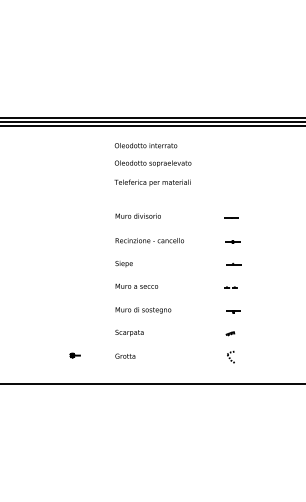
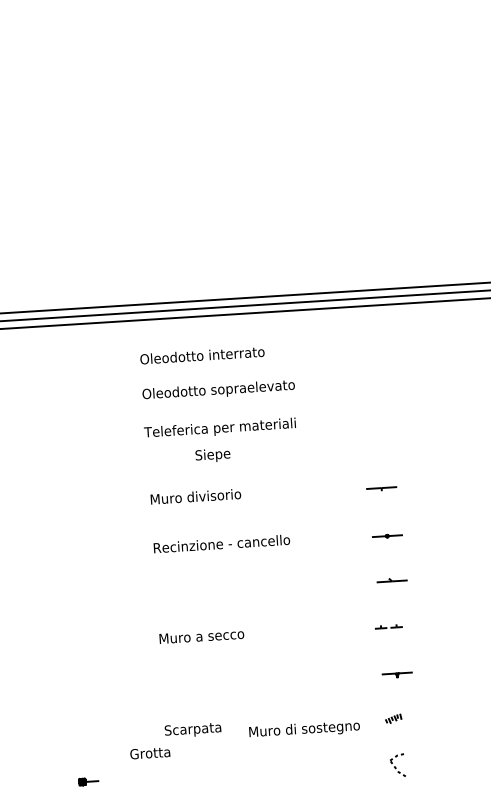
text: (123, 264) -> (211, 456), moved
text: (143, 310) -> (304, 730), moved
text: (125, 355) -> (150, 751), moved

